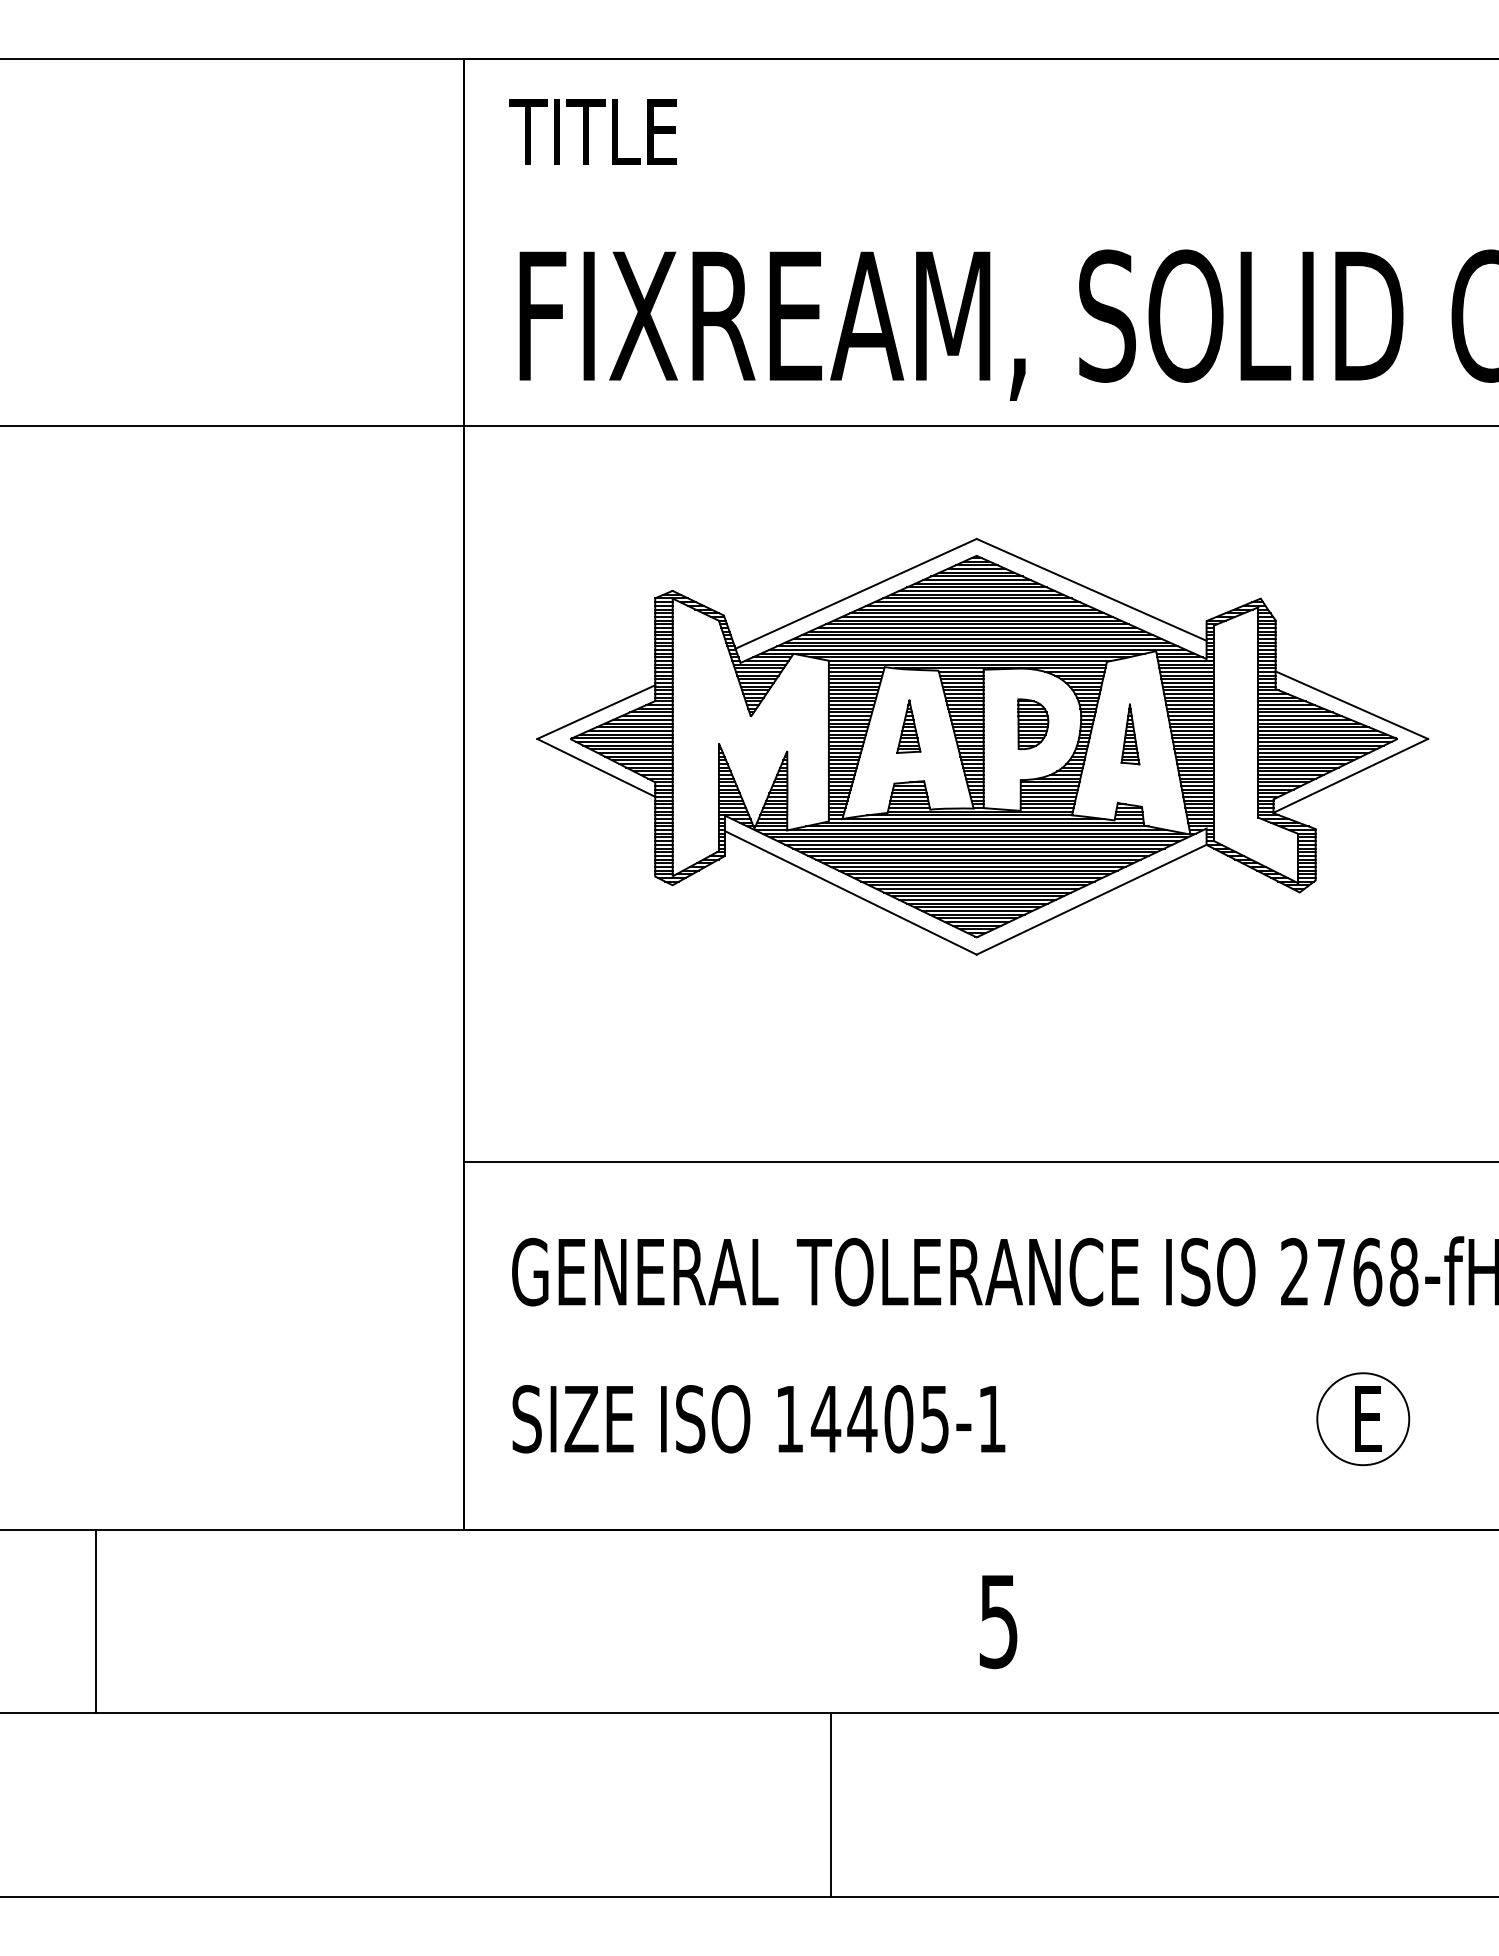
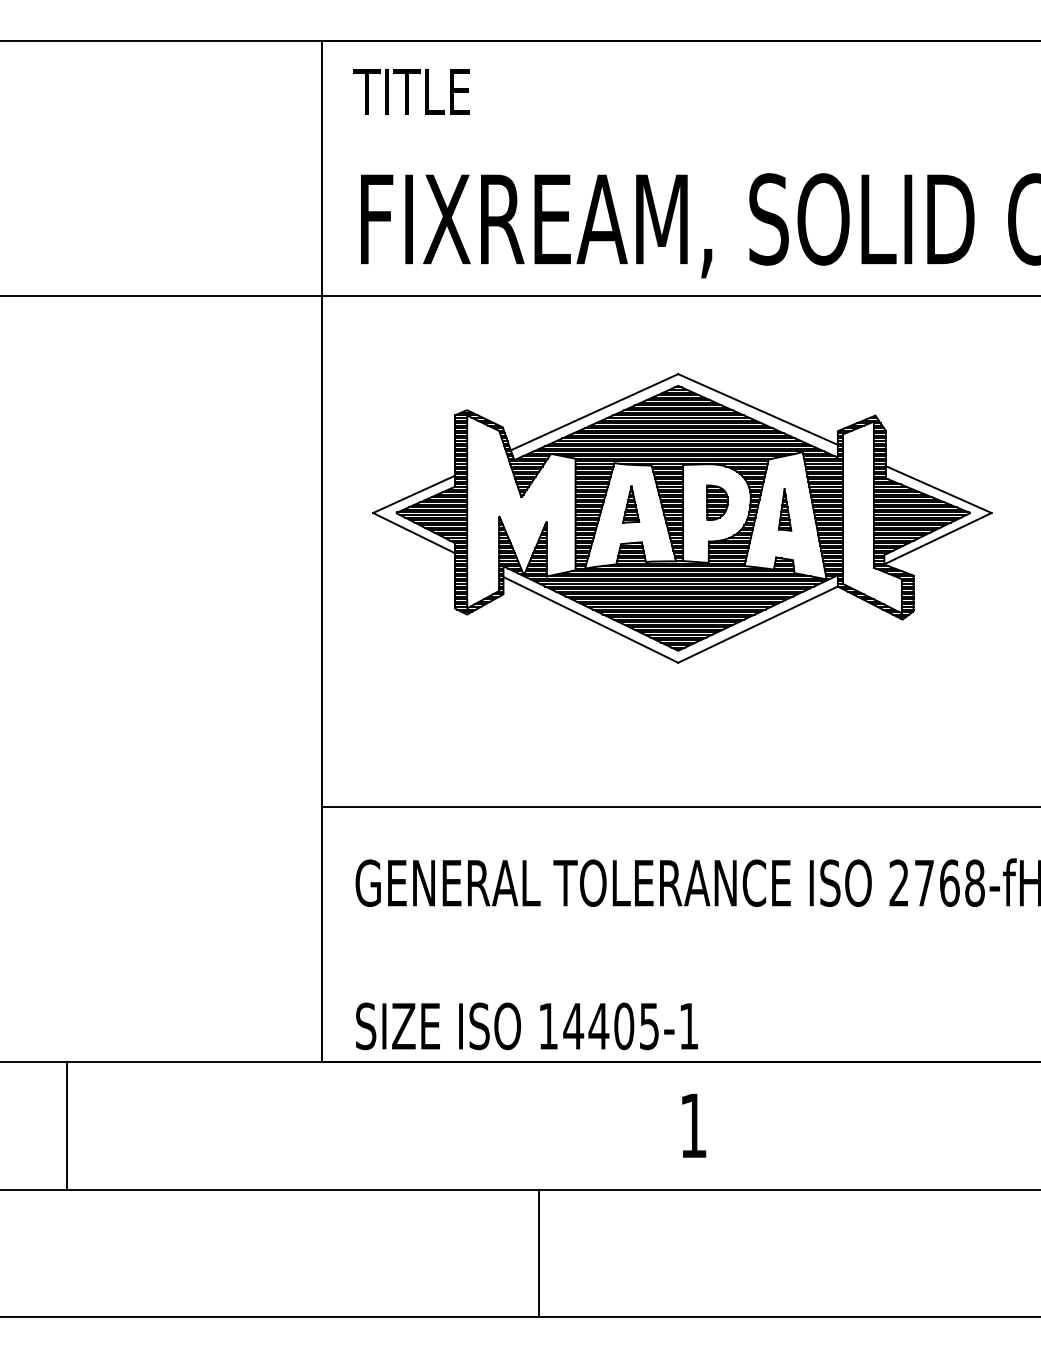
text: (759, 1419) -> (527, 1026), moved
part: (1363, 1419) -> (946, 985), removed
text: (998, 1621) -> (693, 1125), 5 -> 1
line: (831, 1805) -> (539, 1253), moved

